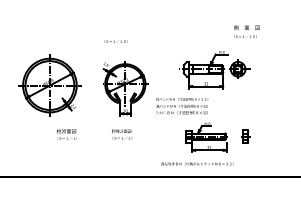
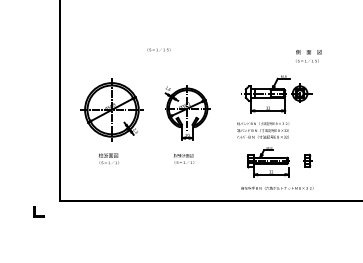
text: (115, 41) -> (158, 49), moved
text: (182, 106) -> (263, 130), moved
text: (66, 134) -> (108, 158), moved
text: (197, 163) -> (277, 187), moved

